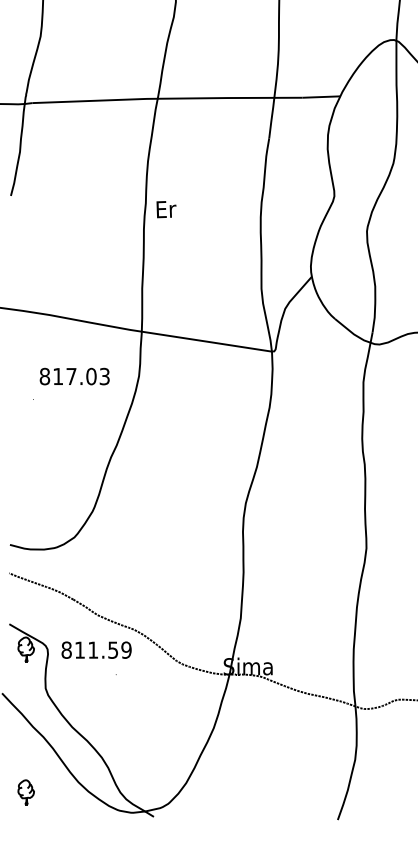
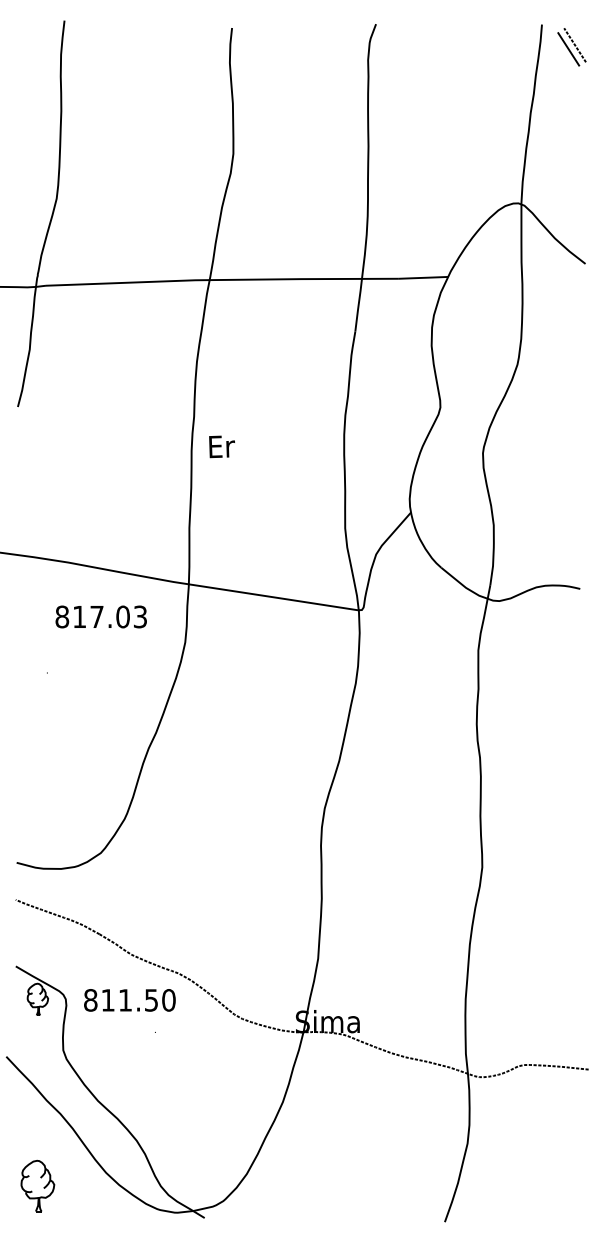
text: (166, 209) -> (221, 446), moved
text: (74, 376) -> (100, 616), moved
text: (126, 650) -> (168, 1000), 811.59 -> 811.50
part: (25, 791) -> (37, 1185), size x1.6

